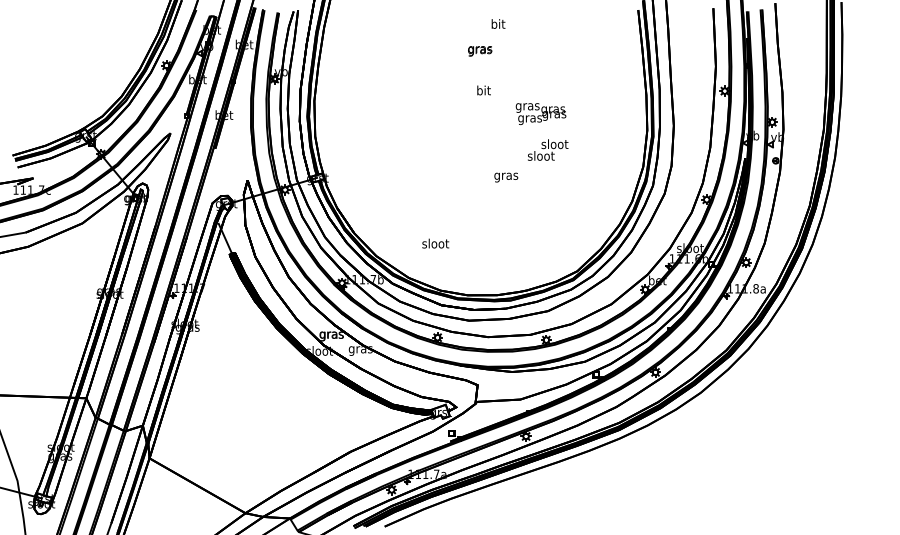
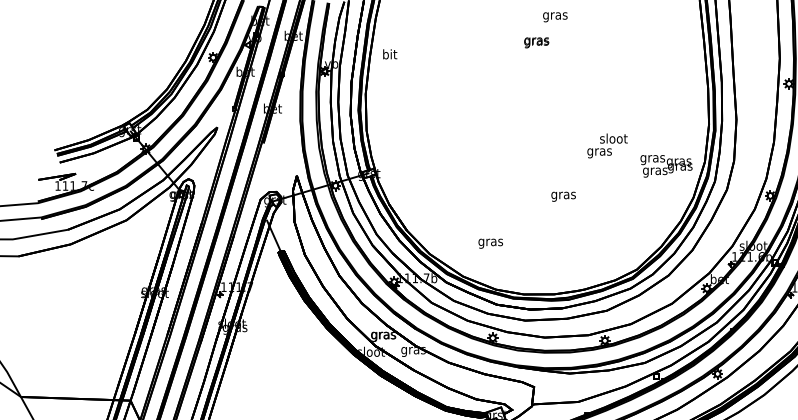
text: (498, 25) -> (555, 16), bit -> gras
text: (483, 90) -> (389, 54), moved
text: (540, 113) -> (665, 165), moved
text: (540, 157) -> (598, 152), sloot -> gras
text: (506, 177) -> (563, 196), moved
text: (435, 244) -> (490, 242), sloot -> gras

